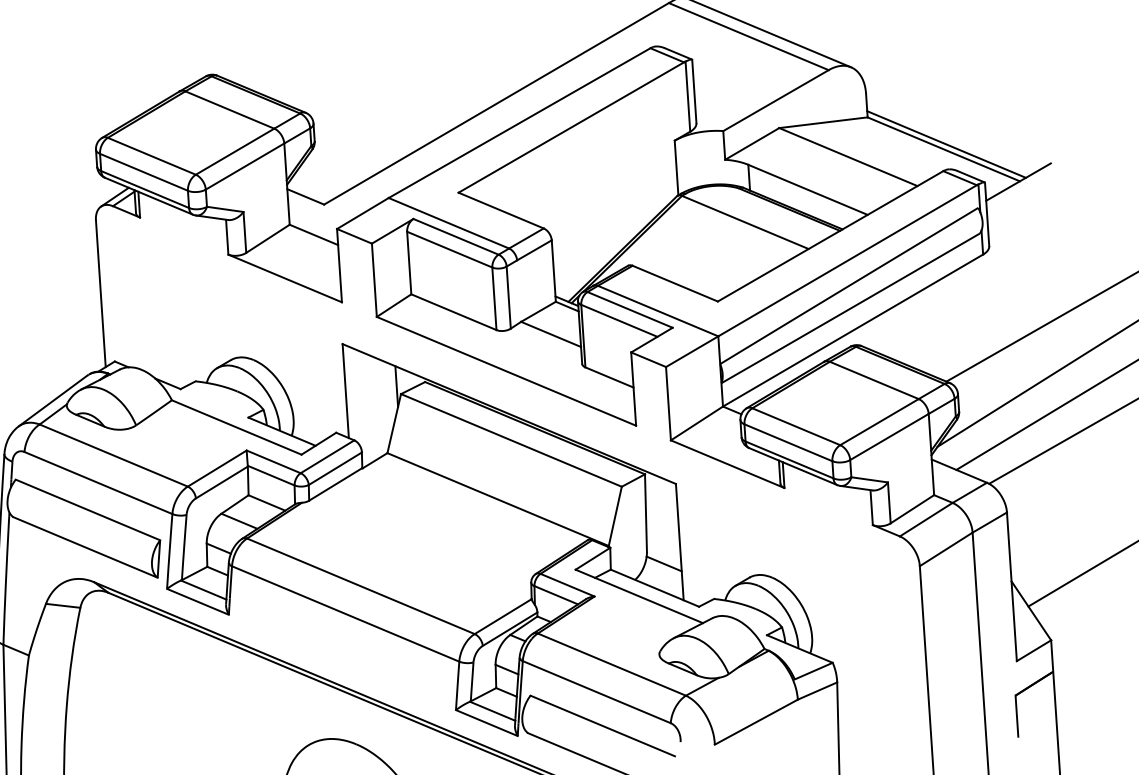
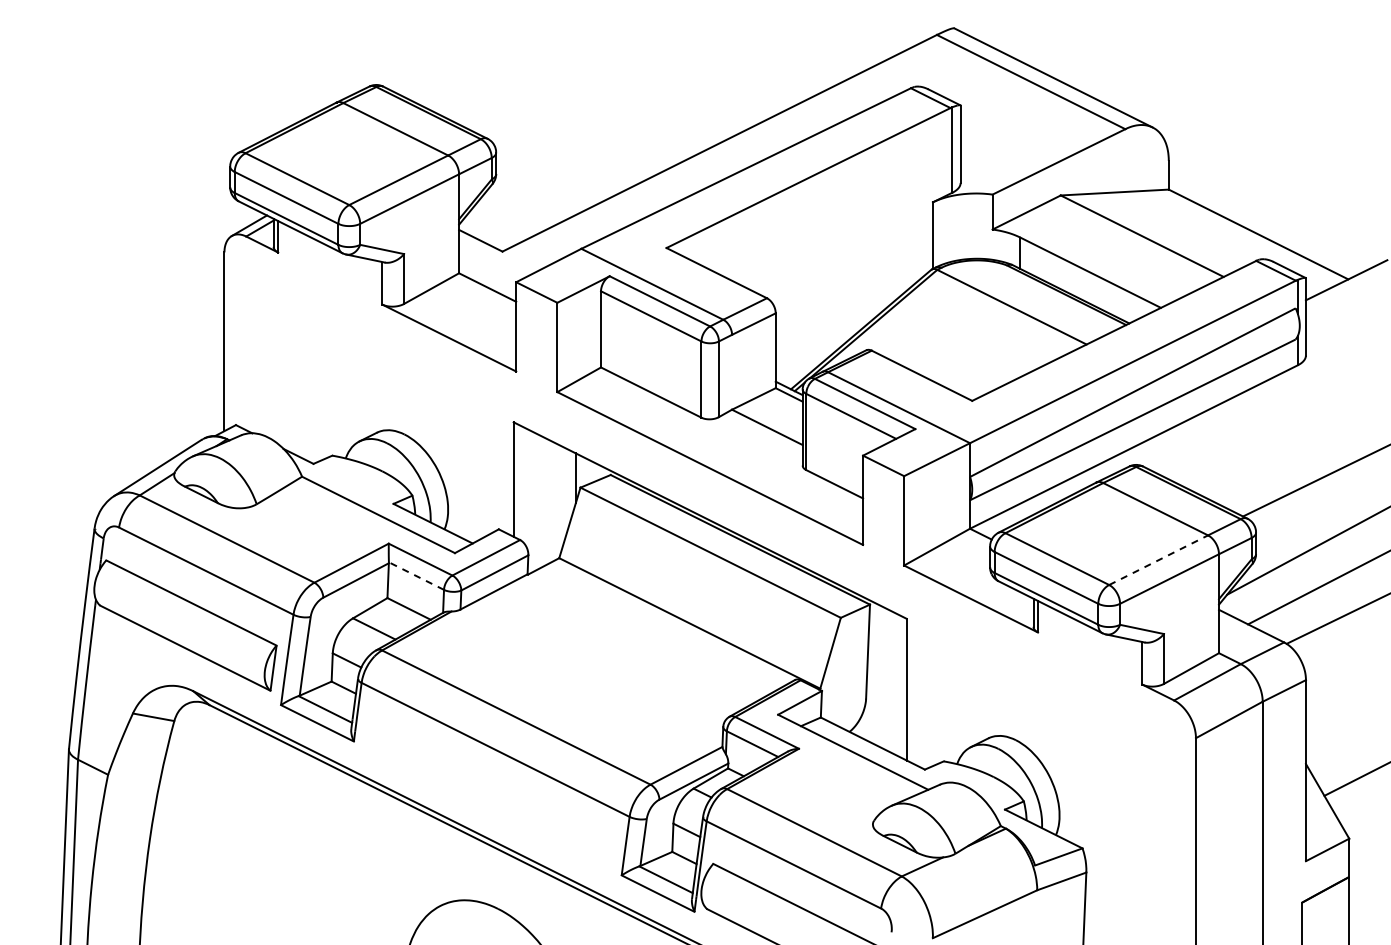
line: (945, 144) -> (1261, 228), removed
line: (880, 421) -> (1159, 559), solid -> dashed
line: (271, 475) -> (416, 576), solid -> dashed
line: (663, 563) -> (885, 714), removed

